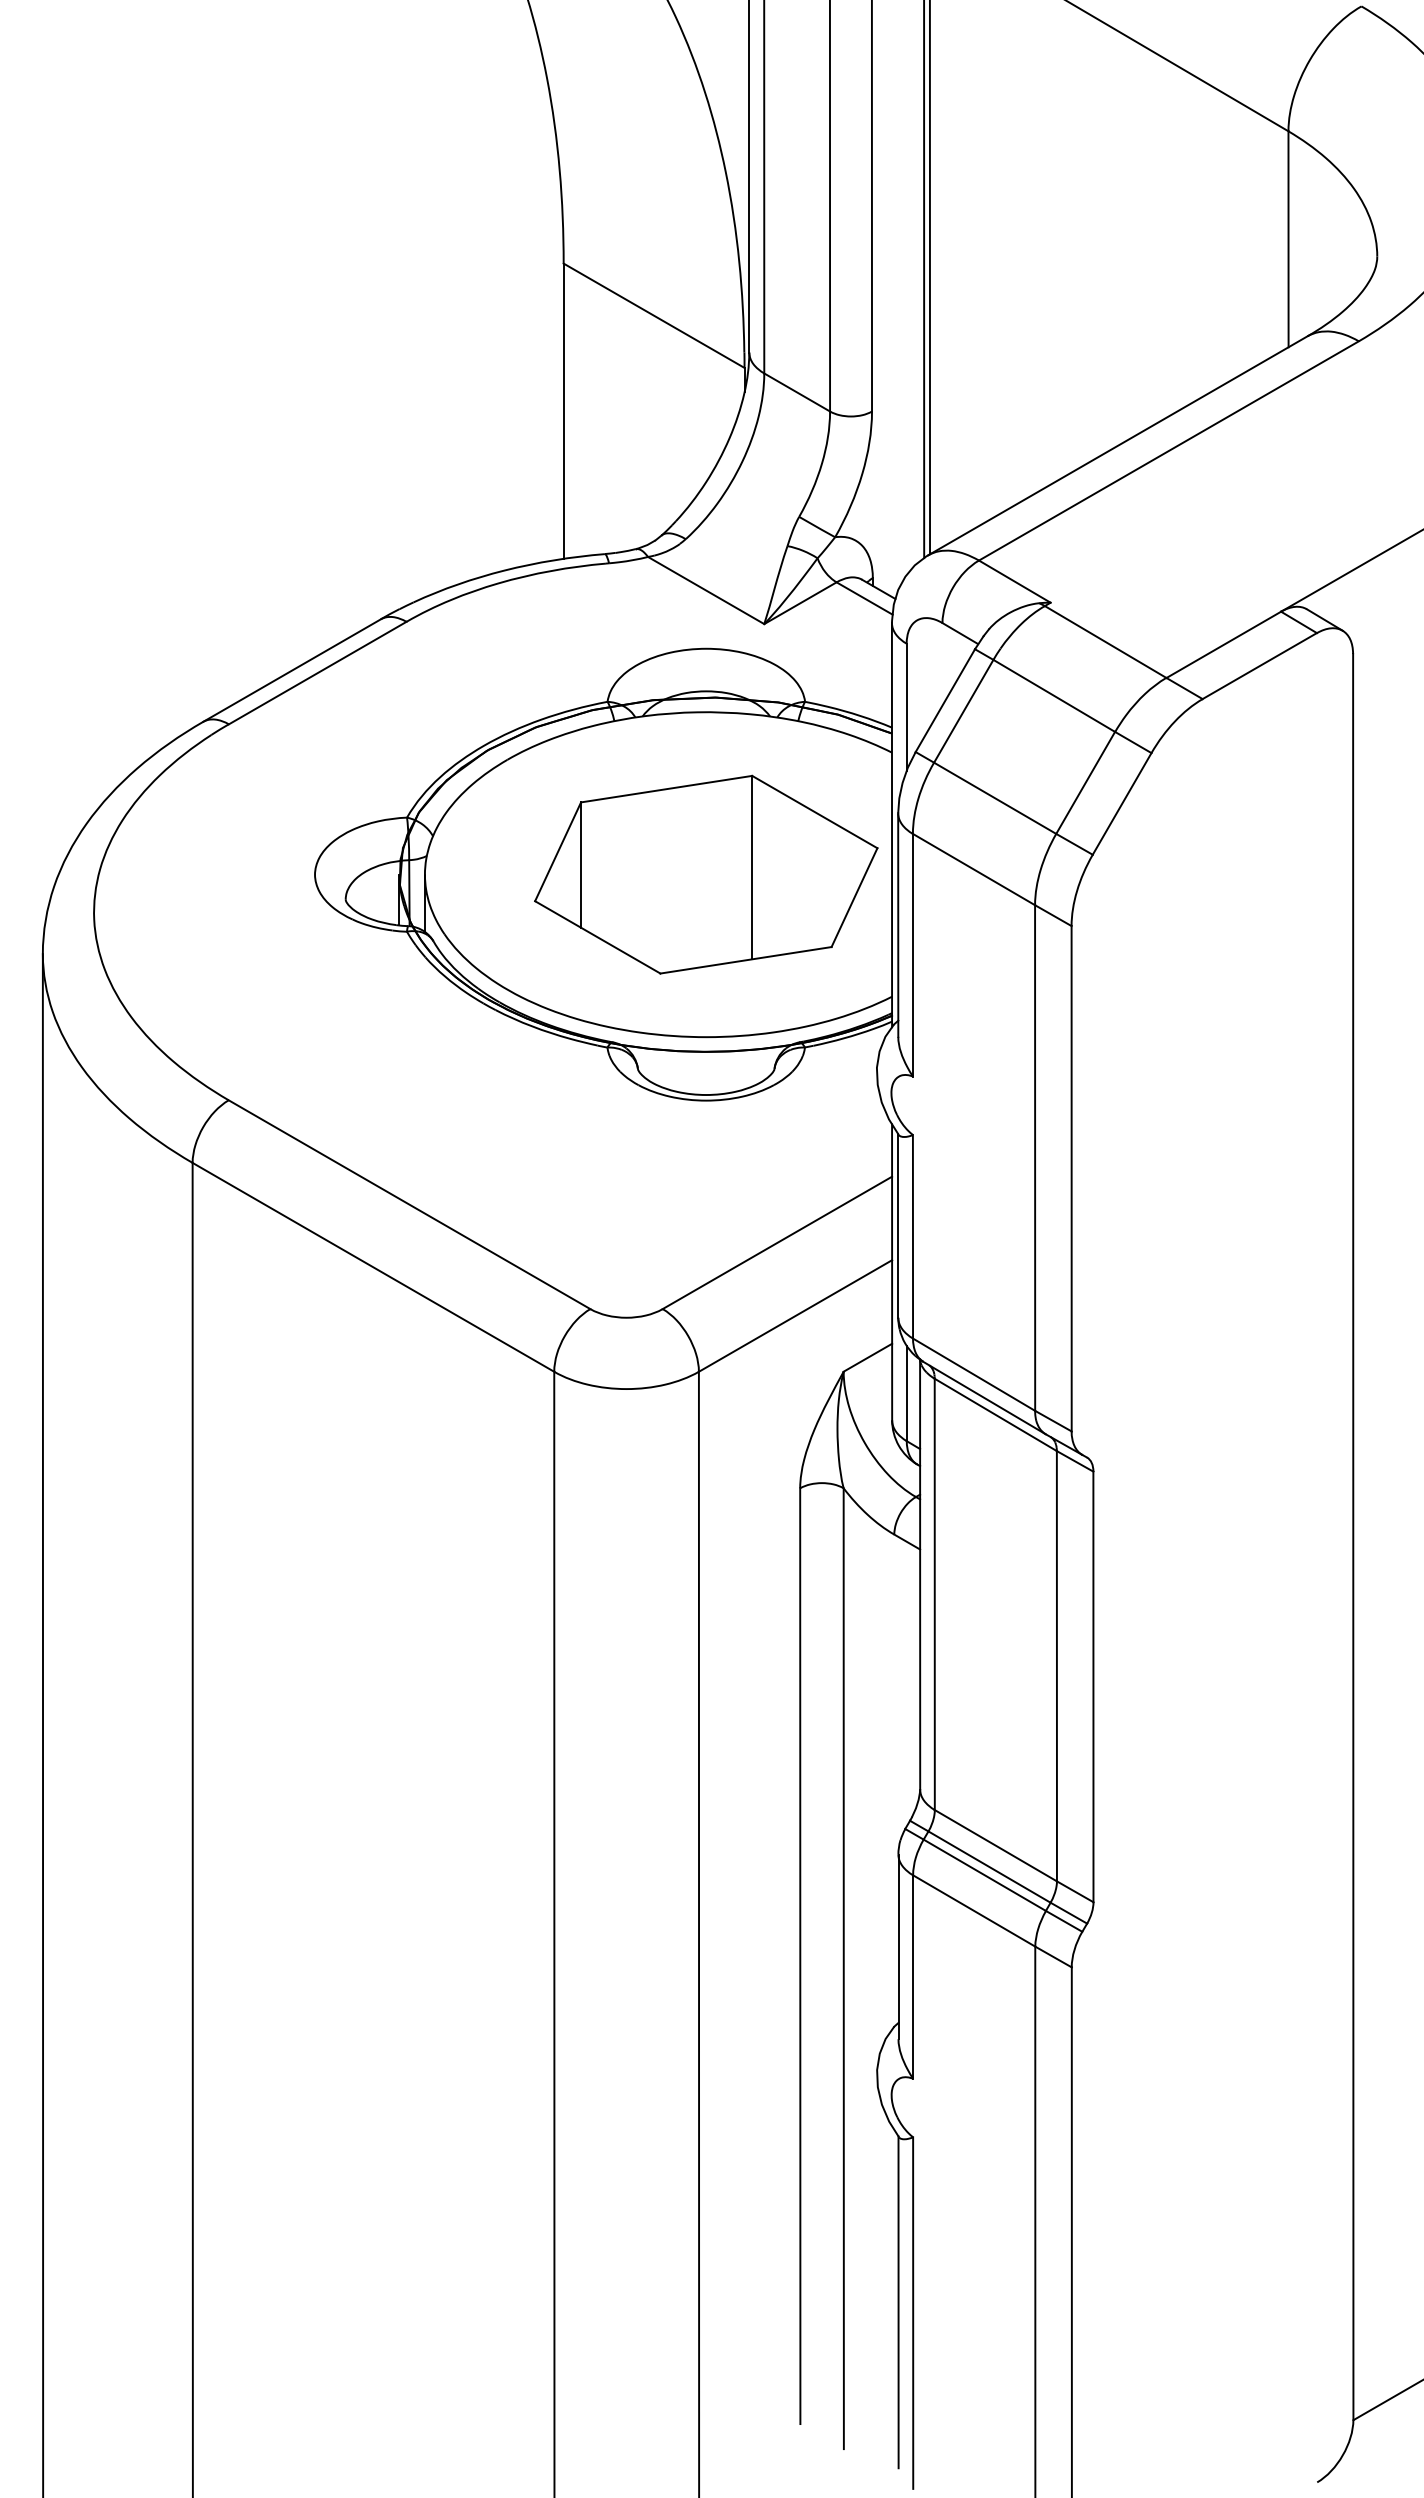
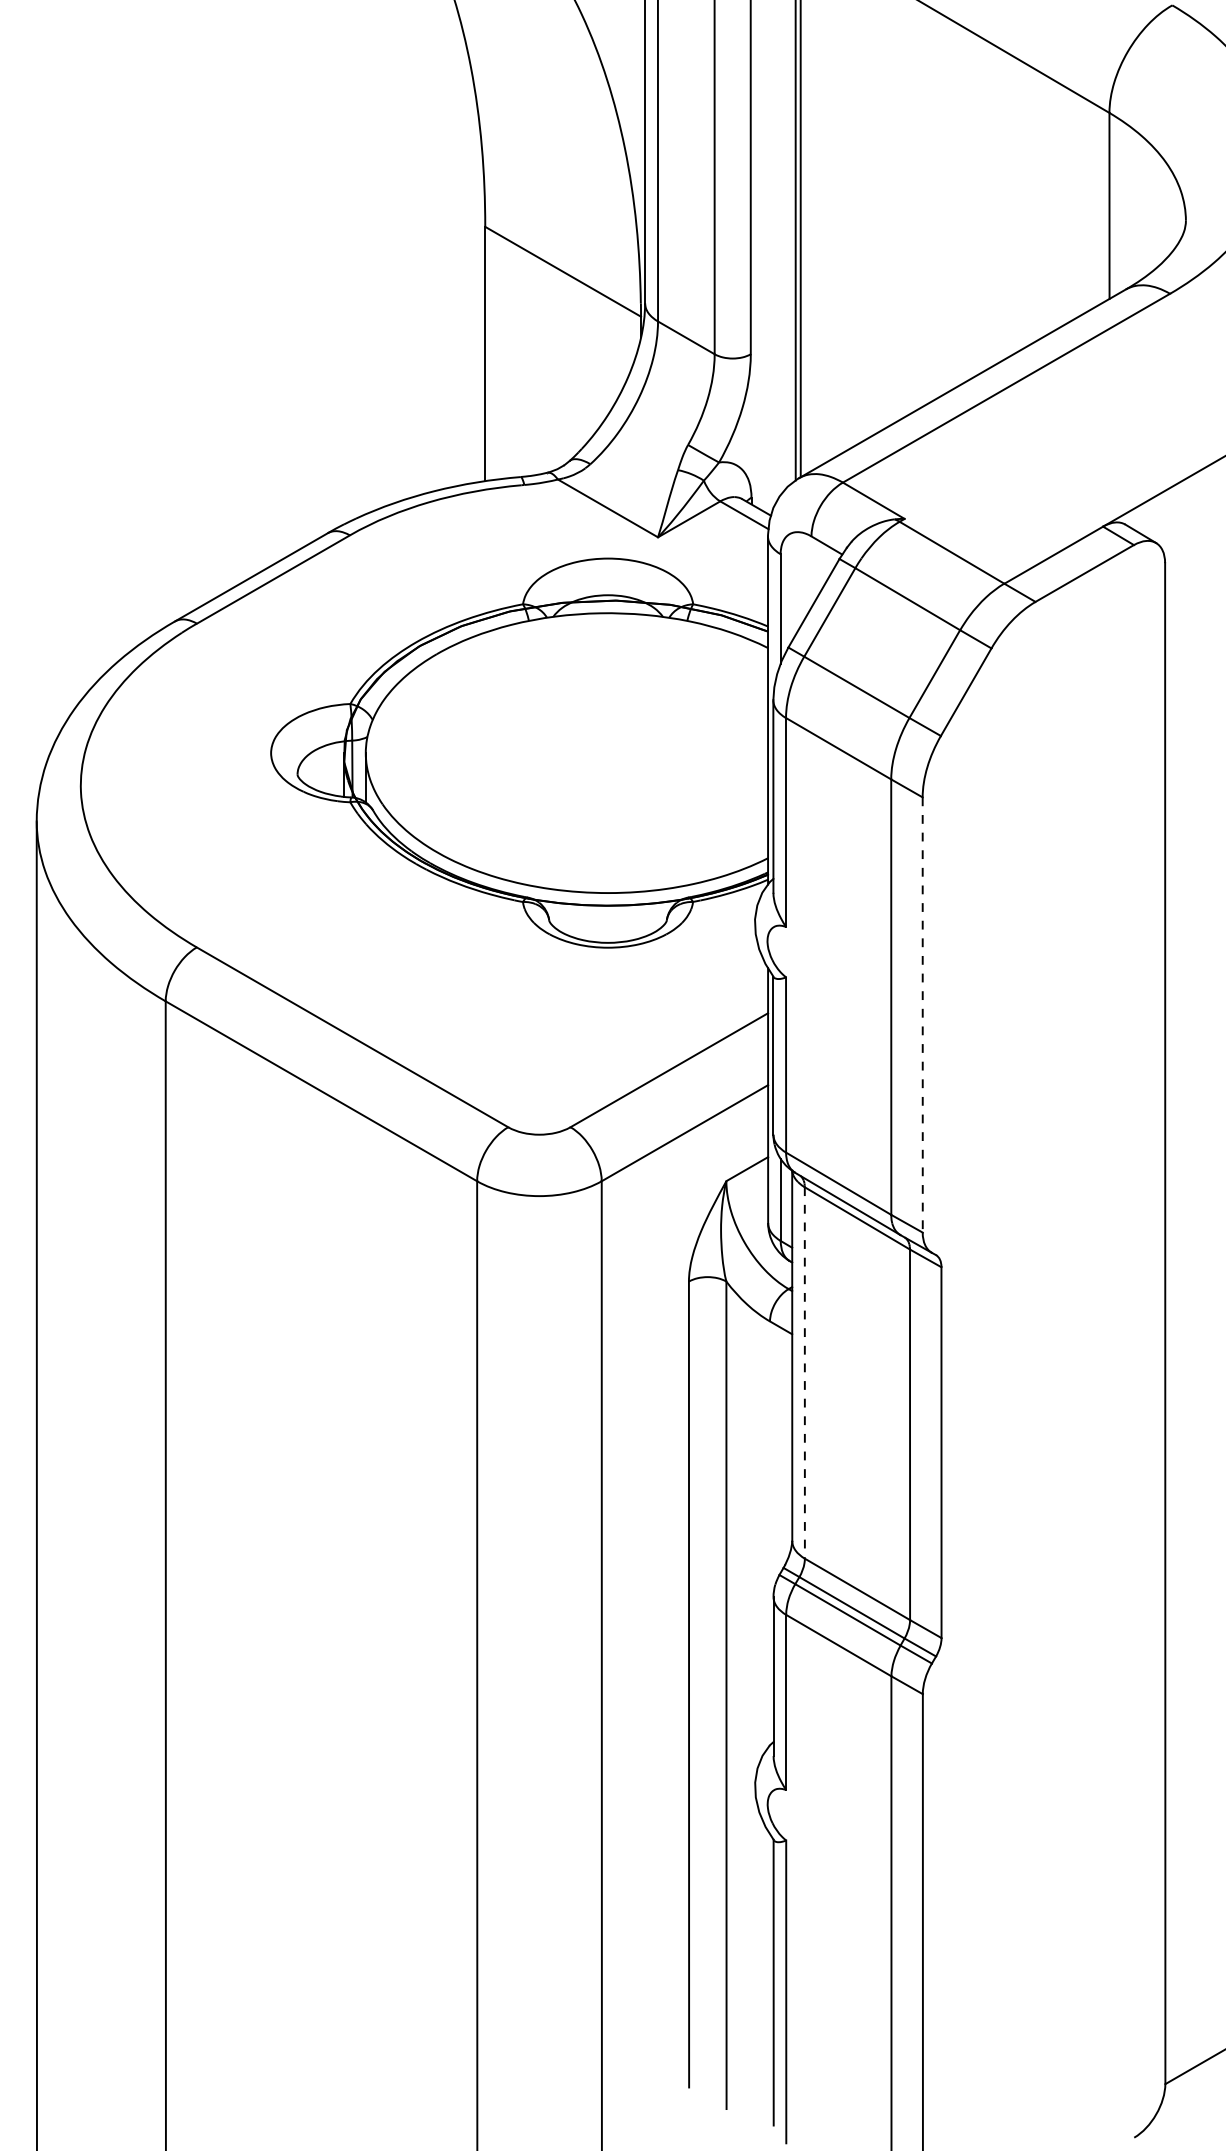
part: (706, 874) -> (608, 752), removed
line: (1071, 1178) -> (922, 1014), solid -> dashed
line: (934, 1594) -> (804, 1373), solid -> dashed

